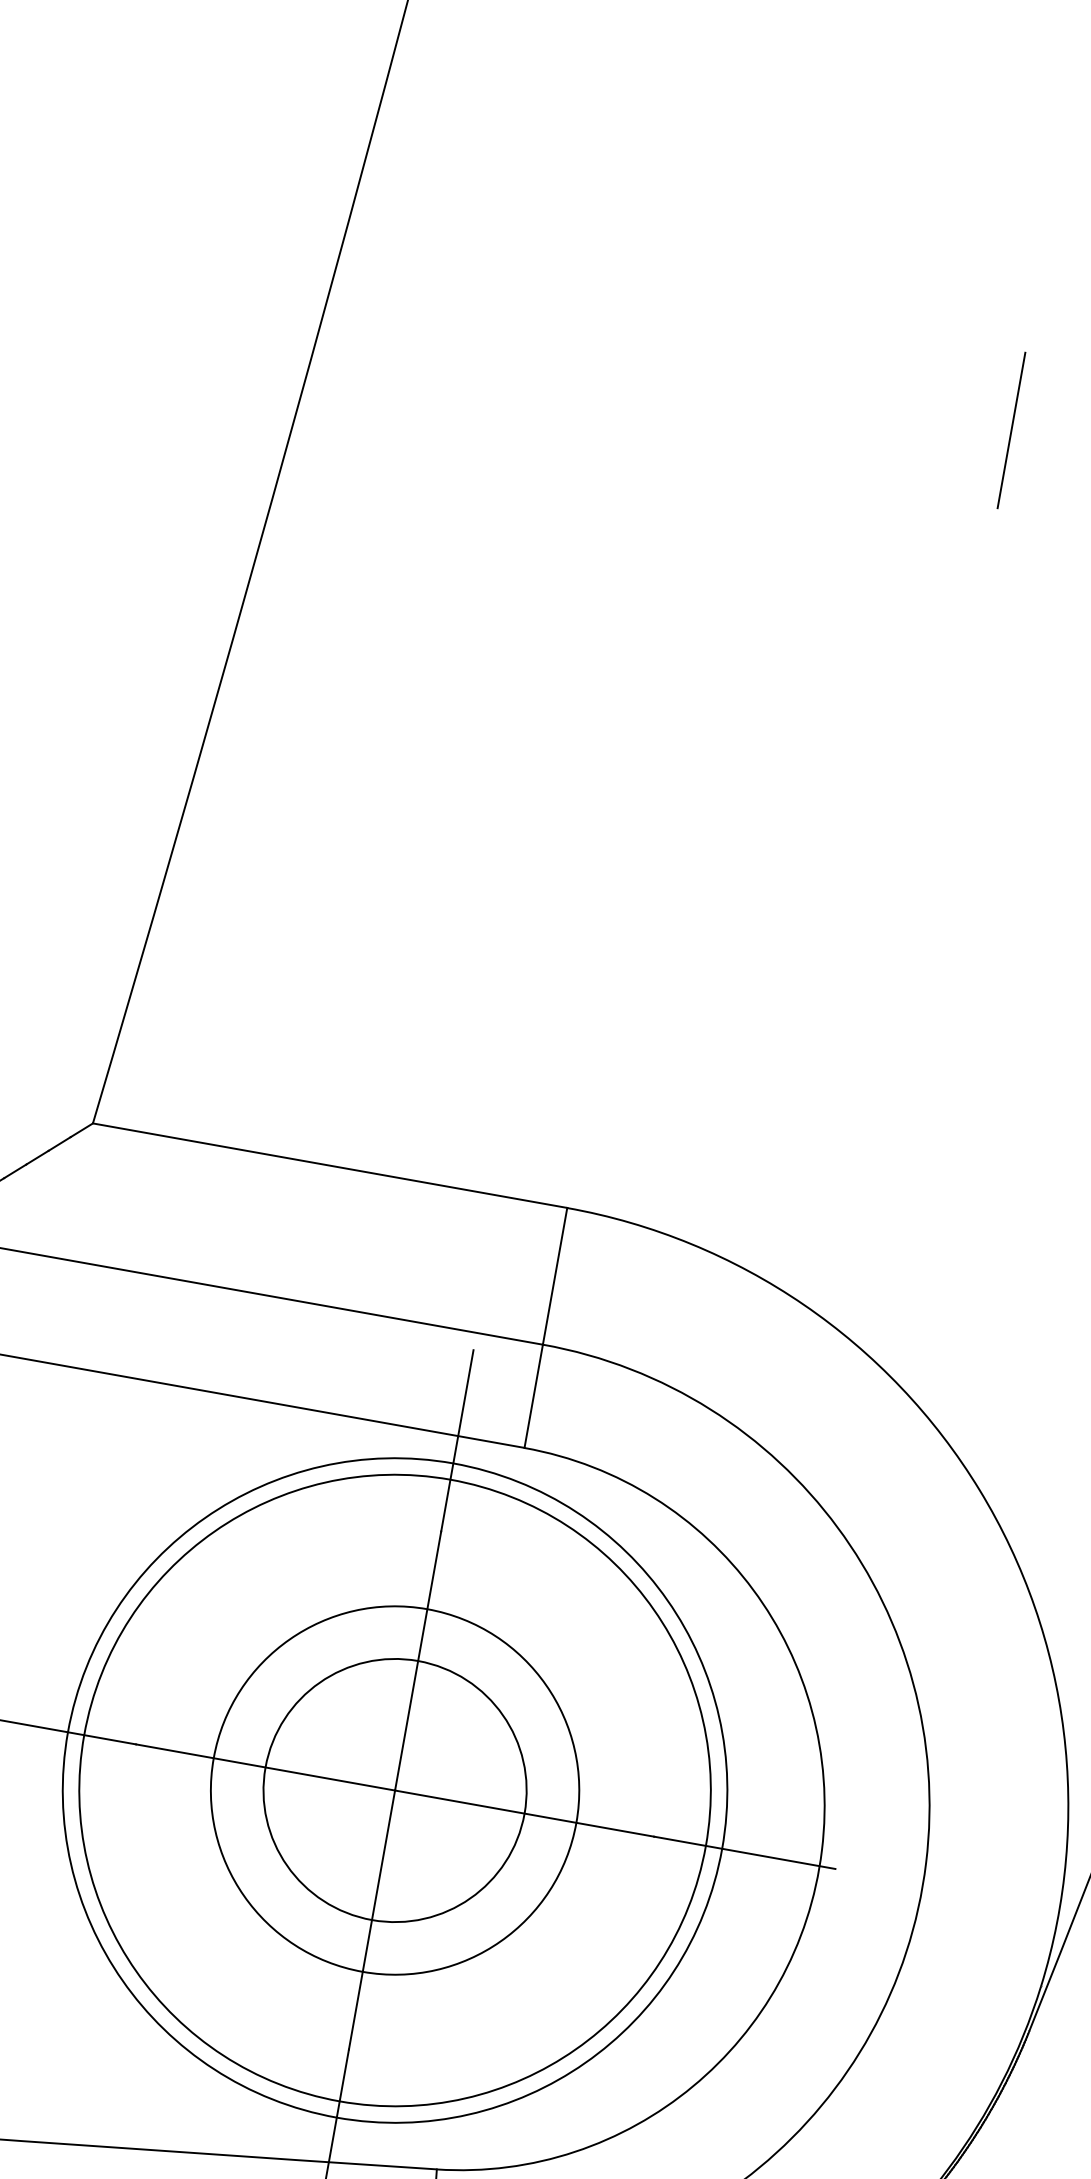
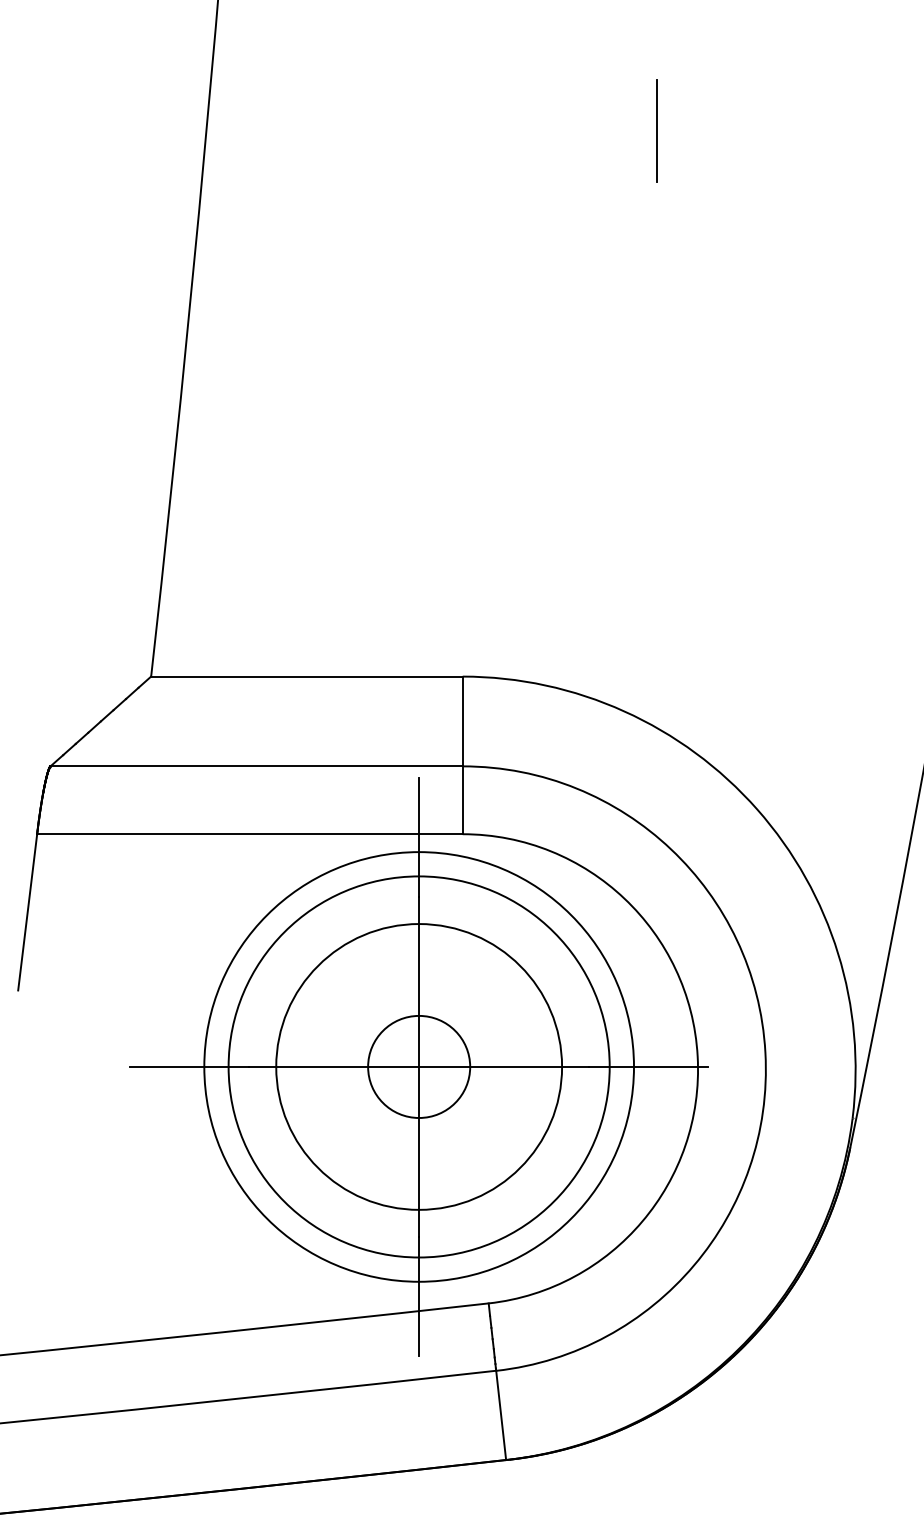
circle: (395, 1789) -> (419, 1066), size x0.6
circle: (395, 1789) -> (419, 1066), size x0.7
circle: (395, 1789) -> (419, 1066), size x1.6

